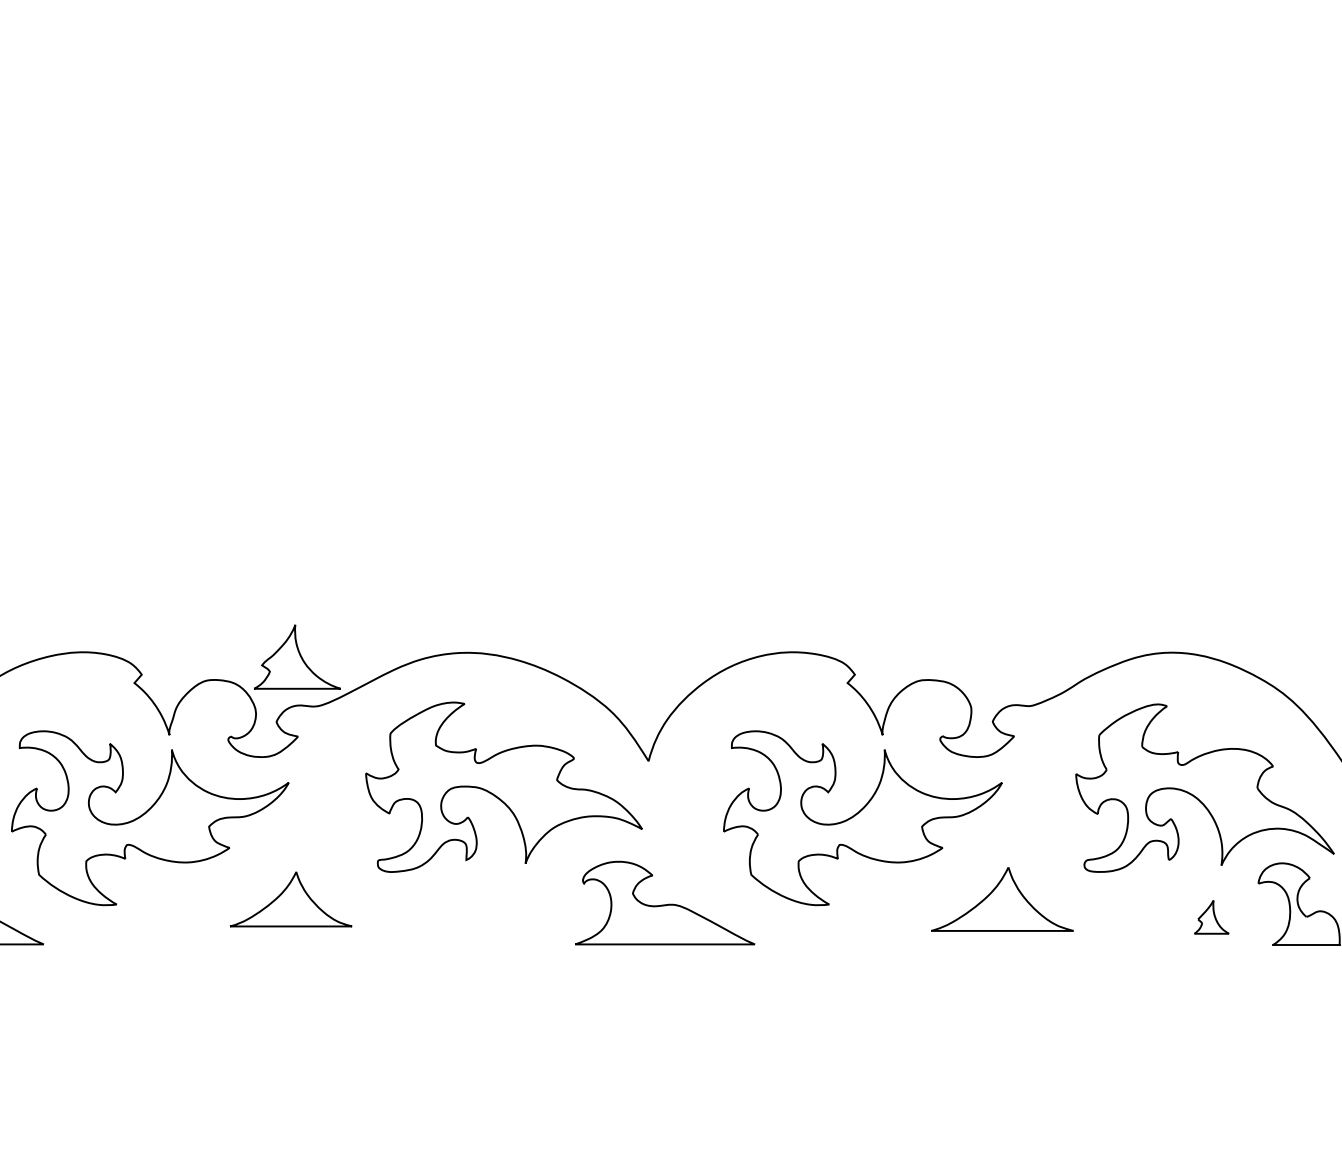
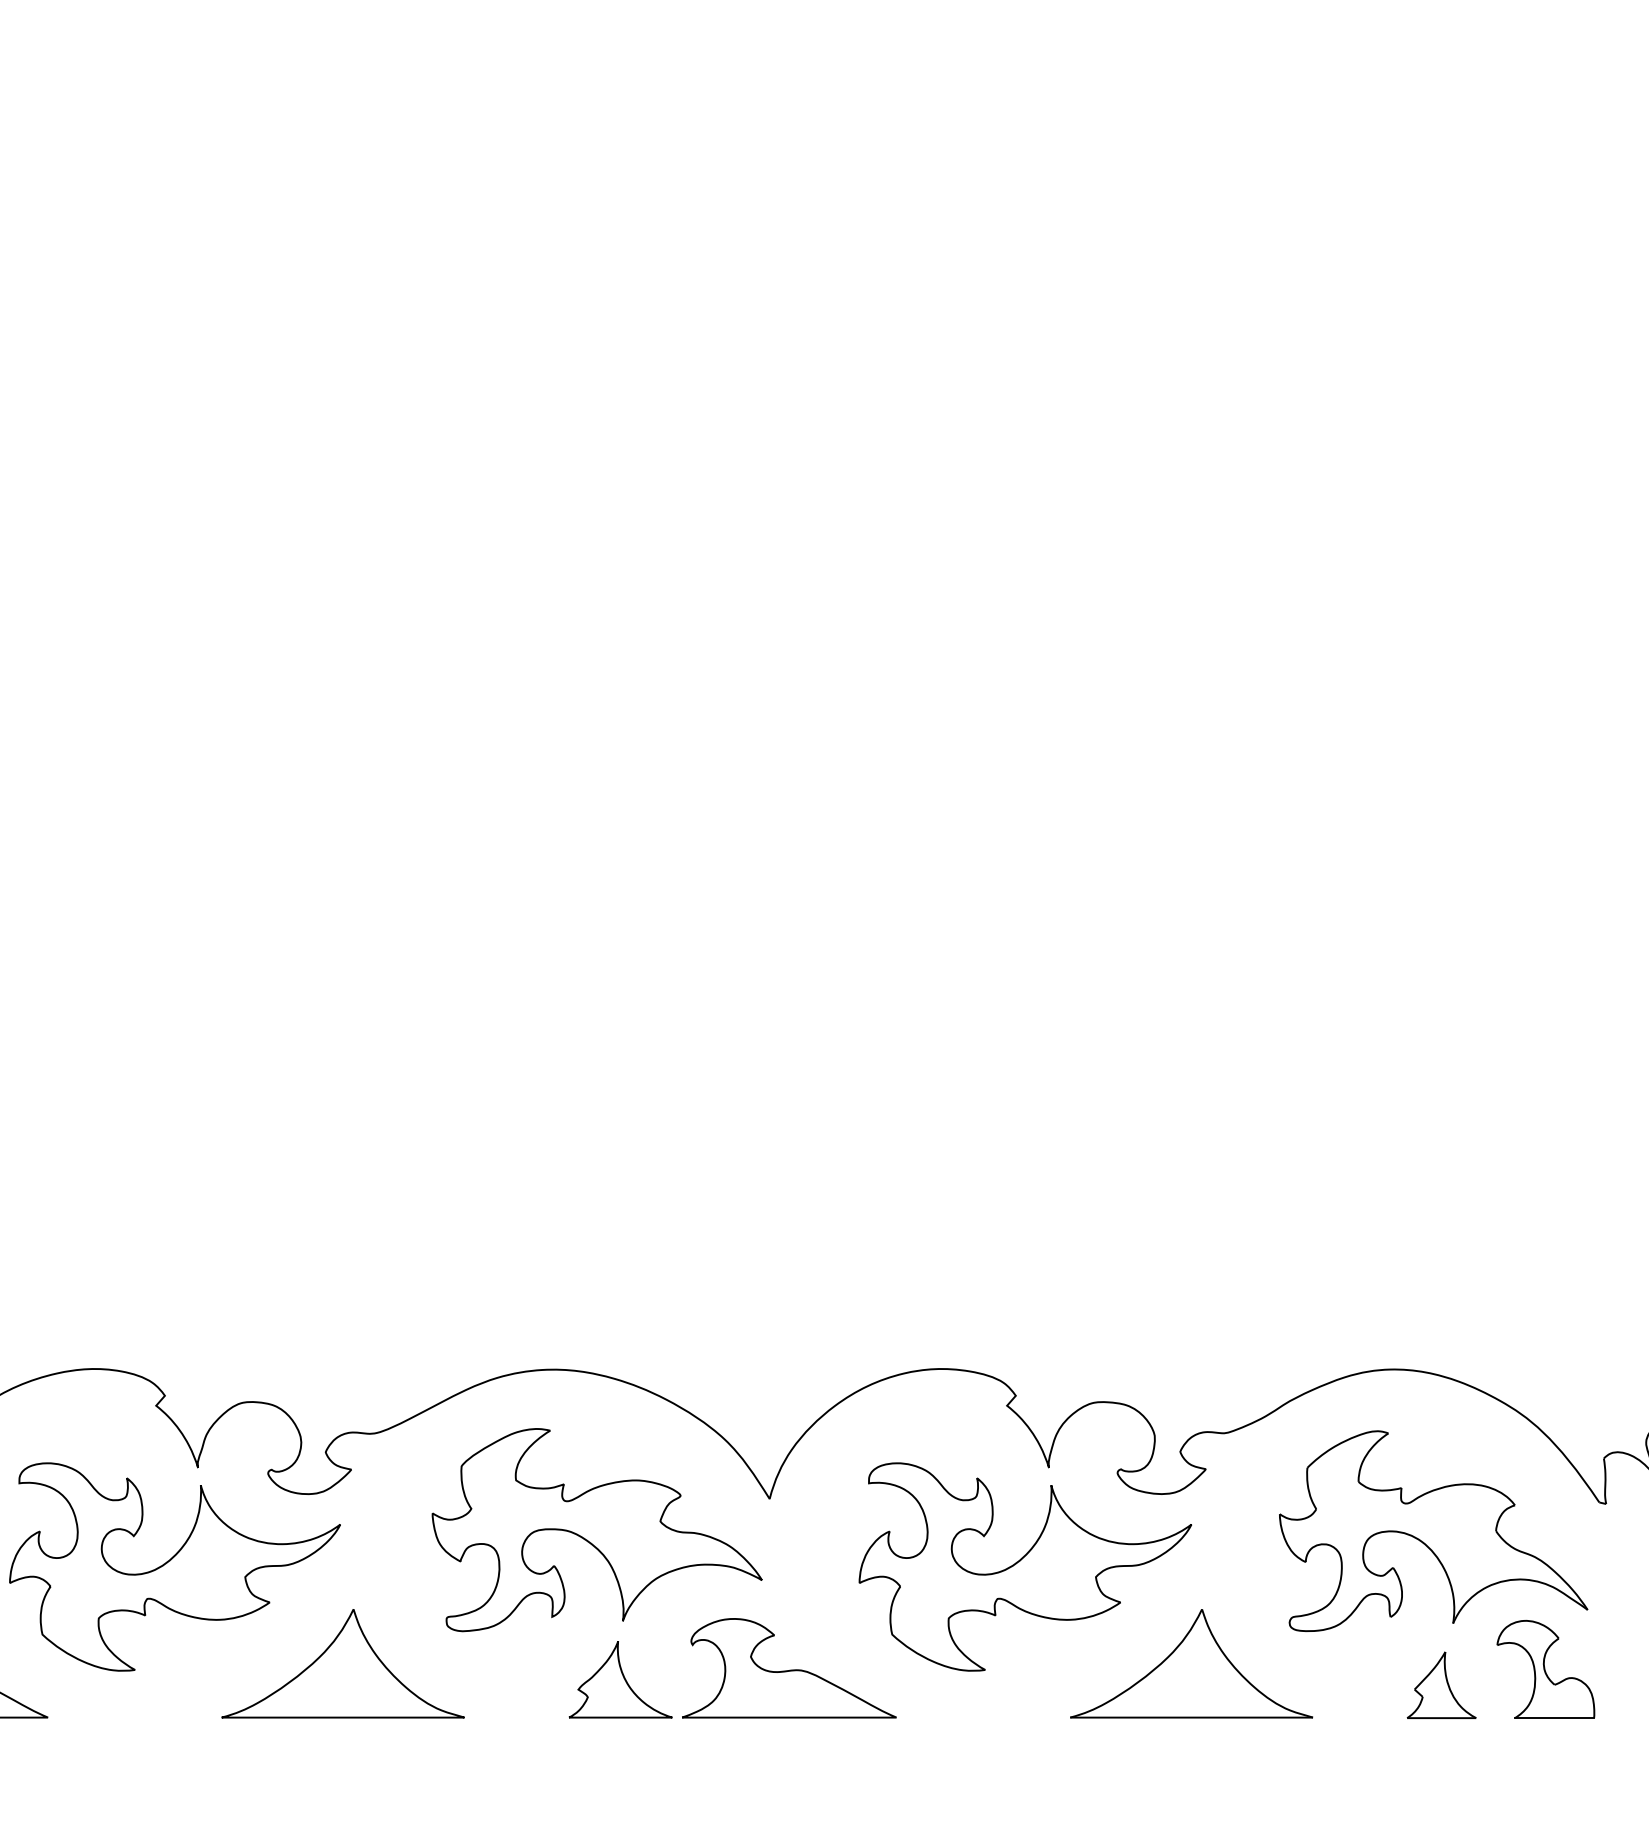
part: (297, 656) -> (620, 1679), moved
part: (290, 899) -> (342, 1663), size x1.67
part: (1002, 899) -> (1191, 1663), size x1.43
part: (1211, 916) -> (1441, 1684), size x1.67

